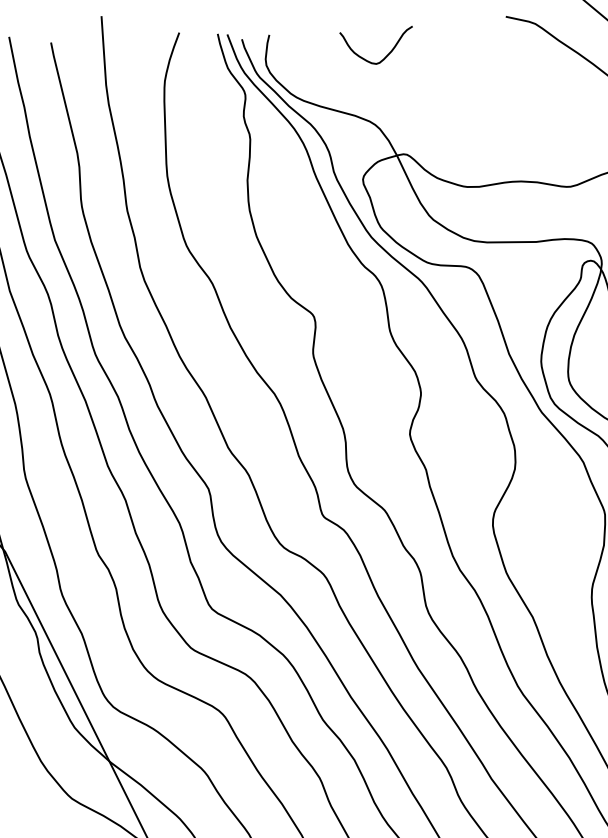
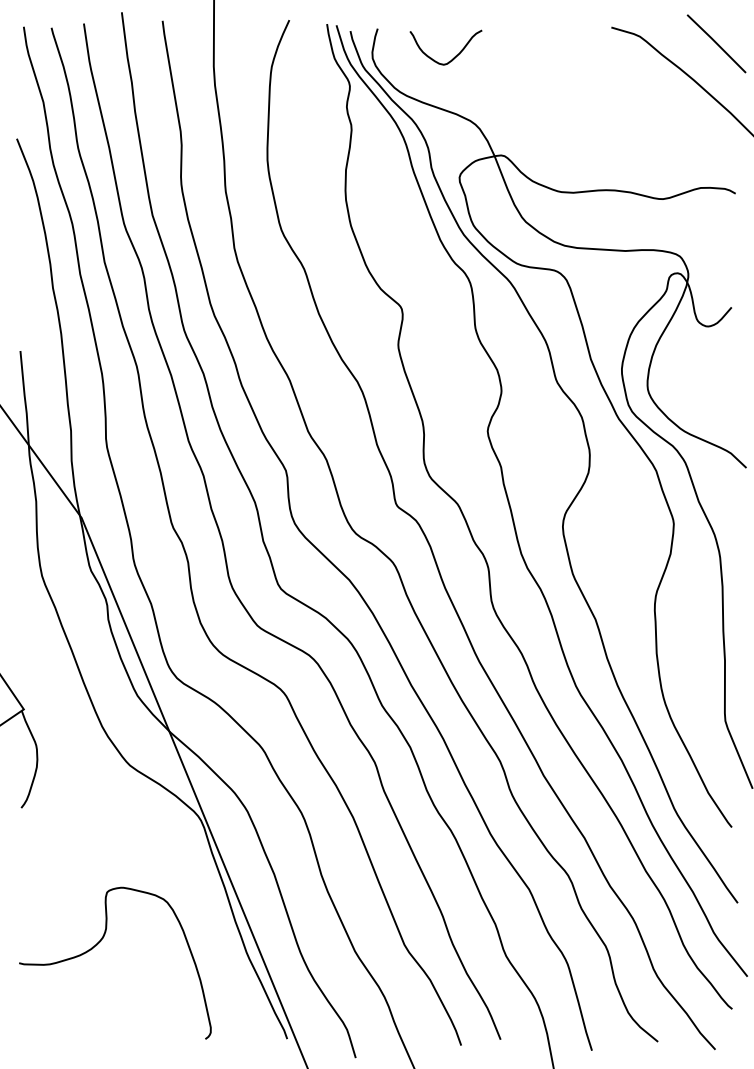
curve: (386, 54) -> (454, 56), moved

